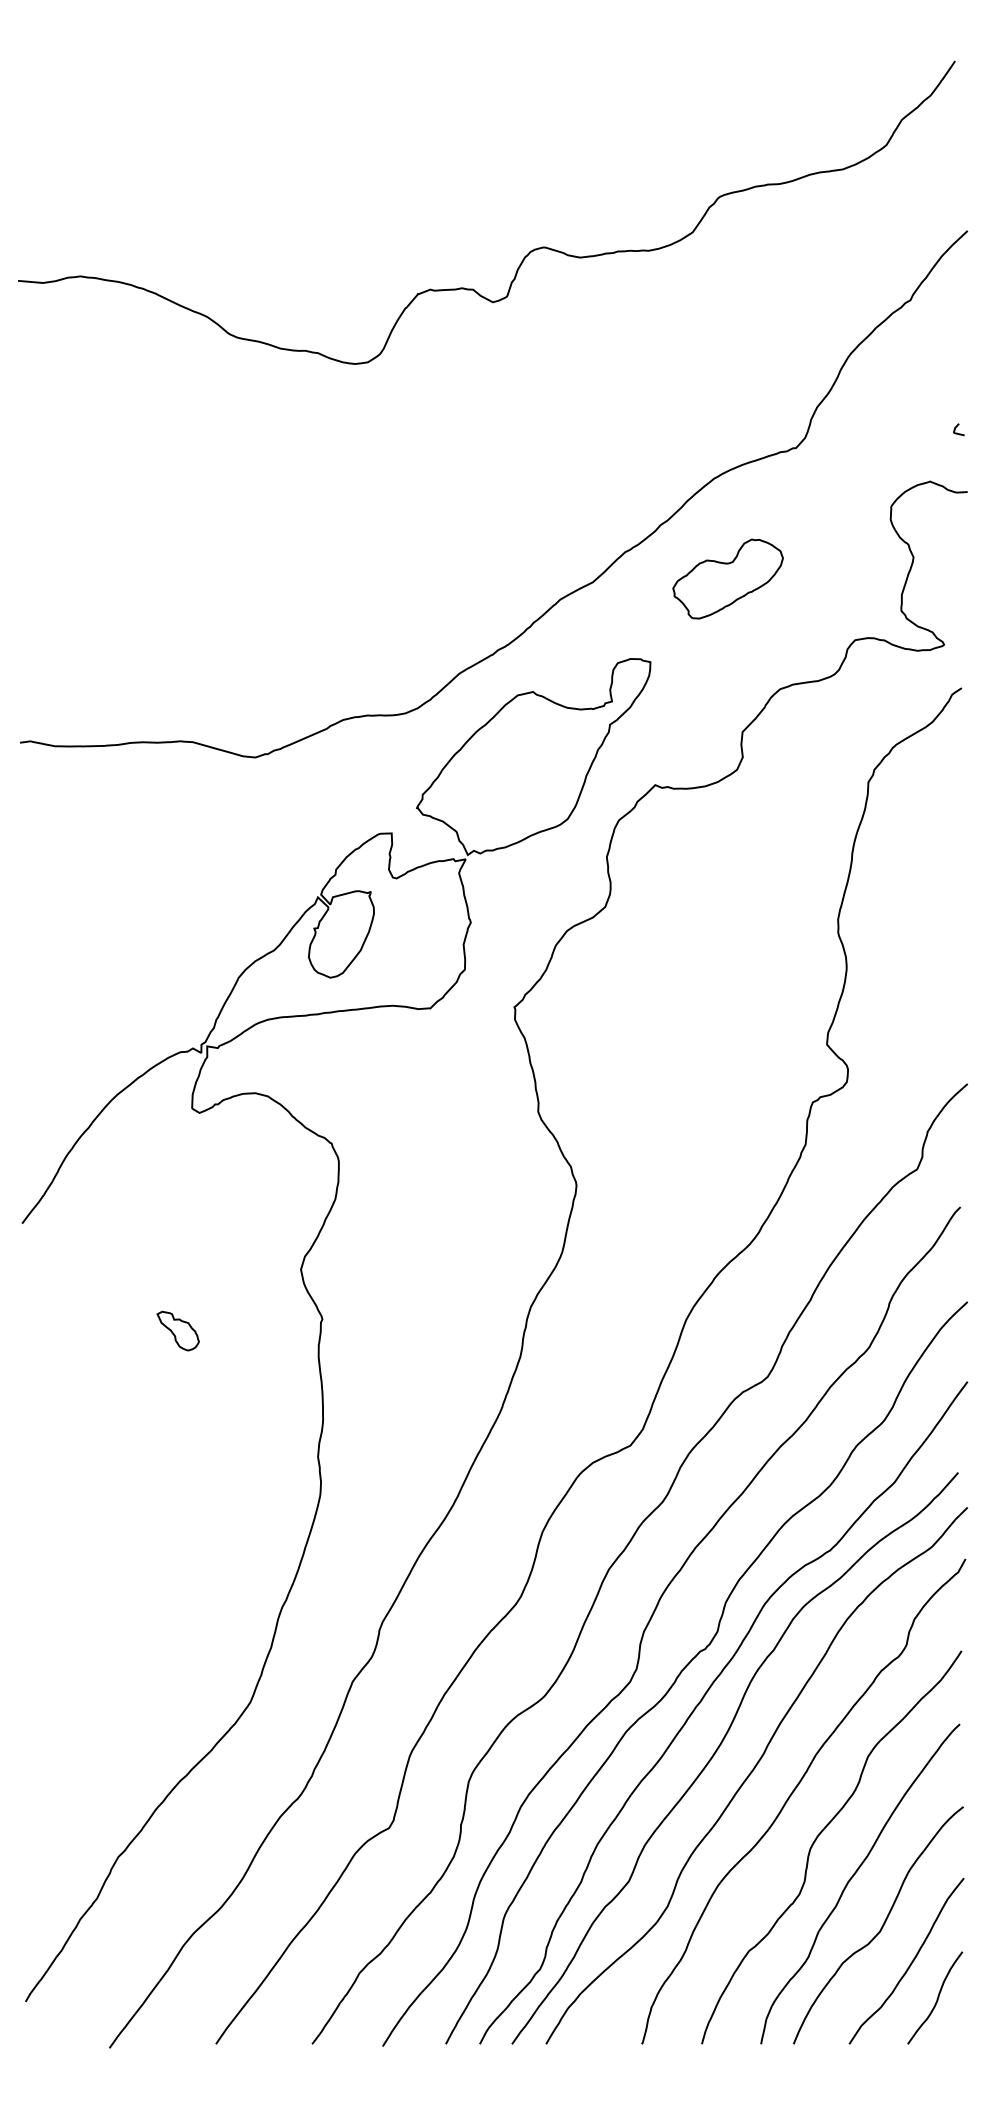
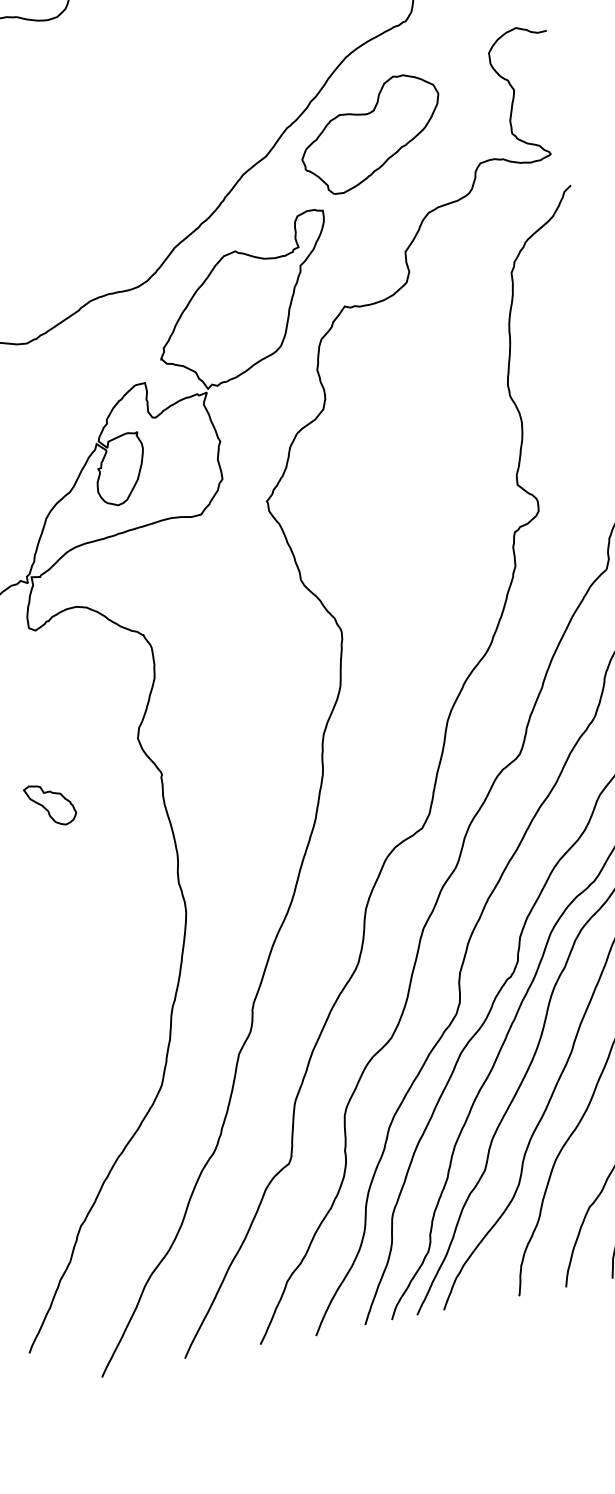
part: (727, 578) -> (371, 133), size x1.67
part: (177, 1330) -> (50, 804), size x1.43

